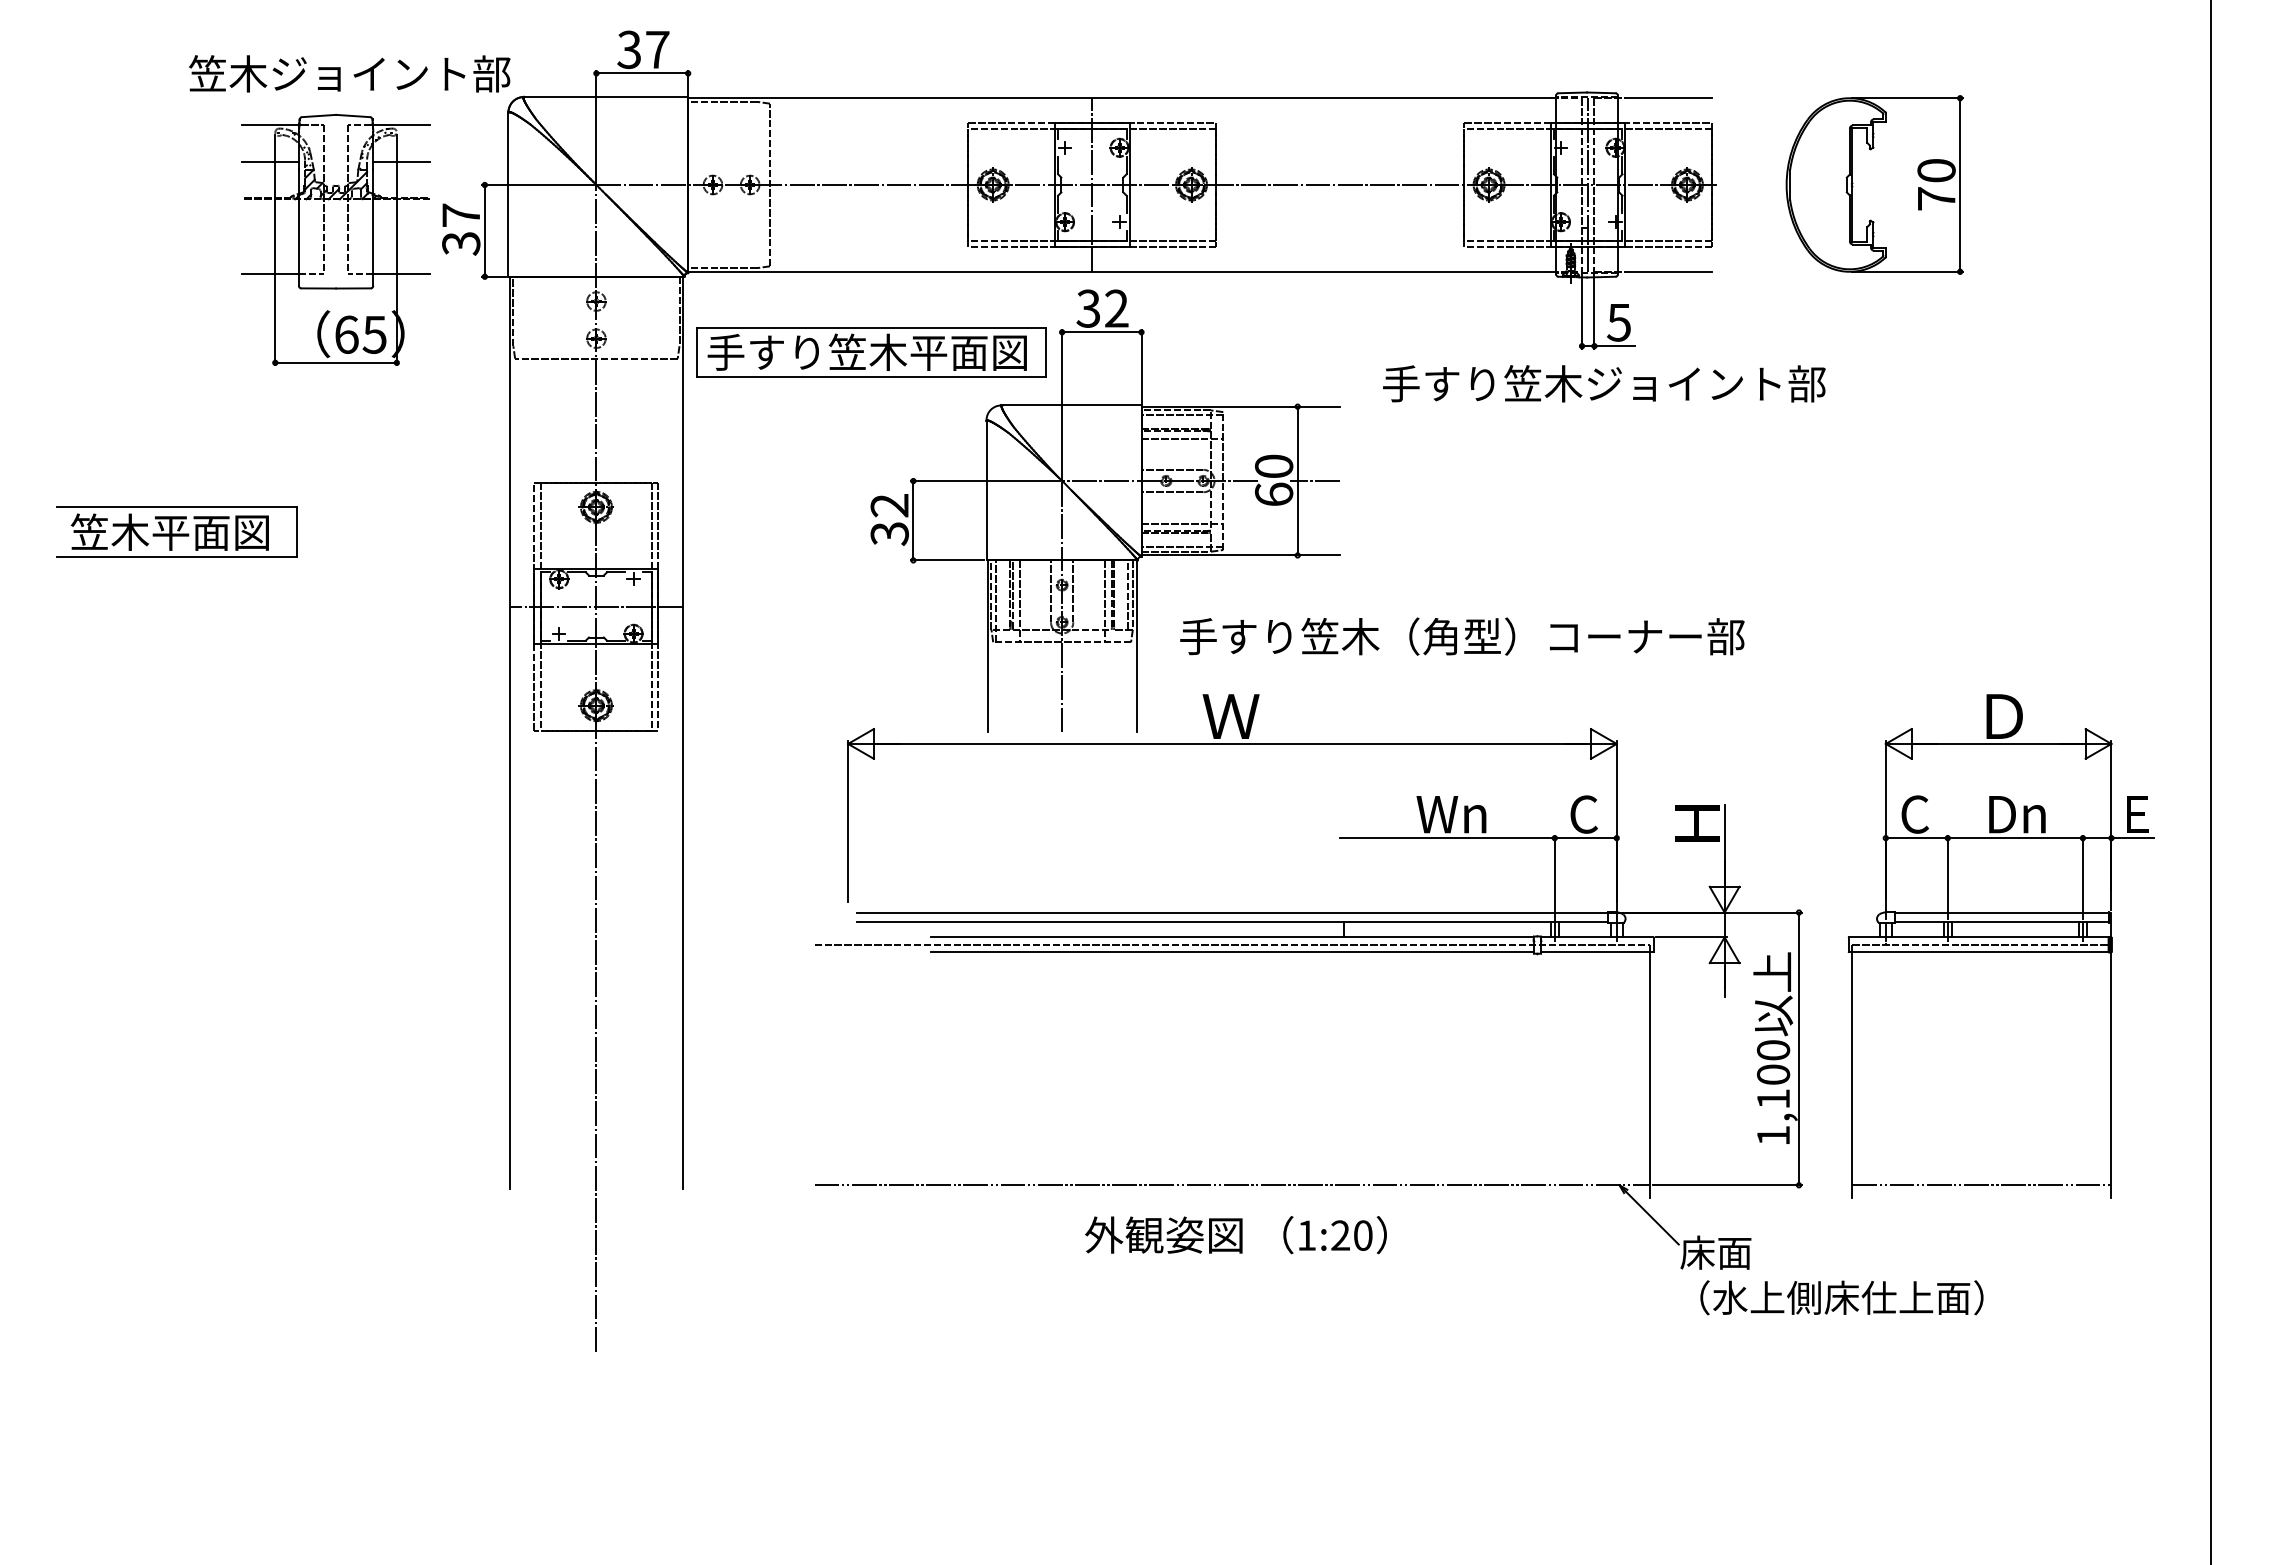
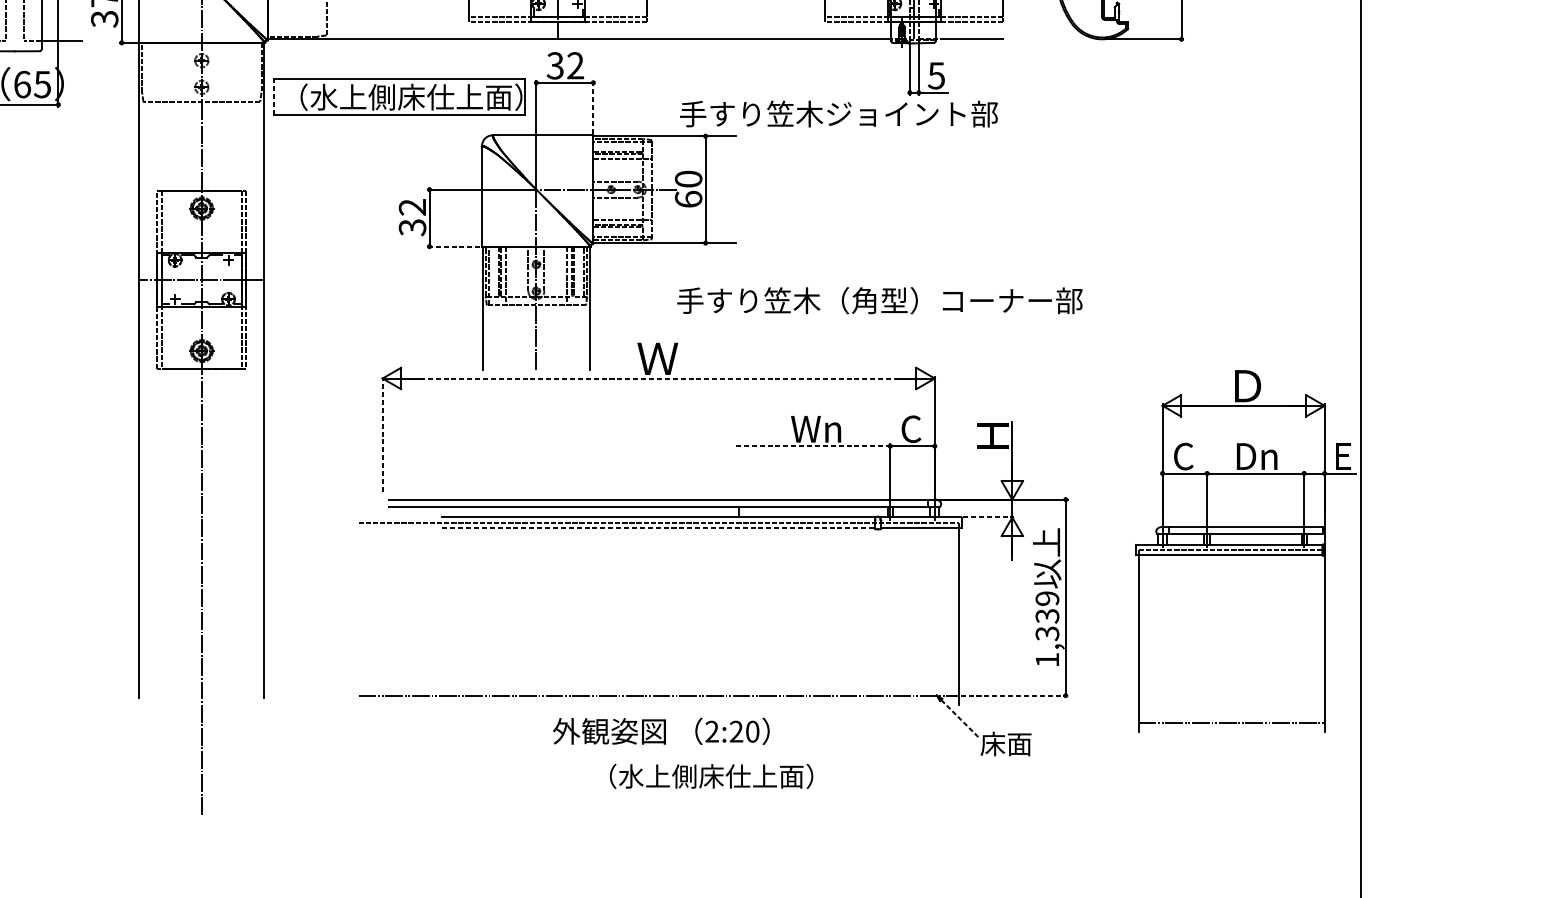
line: (697, 352) -> (274, 97), solid -> dashed
text: (874, 352) -> (401, 97), 手すり笠木平面図 -> （水上側床仕上面）
line: (1141, 366) -> (593, 107), solid -> dashed
text: (1604, 383) -> (839, 113), moved
line: (1314, 481) -> (717, 189), removed
line: (947, 560) -> (454, 246), solid -> dashed
text: (1462, 636) -> (880, 300), moved
line: (1232, 743) -> (658, 378), solid -> dashed
line: (848, 821) -> (382, 434), solid -> dashed
line: (1447, 838) -> (813, 446), solid -> dashed
line: (1691, 937) -> (988, 517), solid -> dashed
part: (2000, 946) -> (1244, 551), moved
line: (1232, 952) -> (658, 528), solid -> dashed
text: (1773, 1074) -> (1047, 615), 1,100 -> 1,339
line: (1727, 1185) -> (1014, 695), solid -> dashed
line: (1652, 1218) -> (960, 719), solid -> dashed
text: (1306, 1235) -> (711, 731), 1:20 -> 2:20
text: (1841, 1297) -> (711, 776), moved

